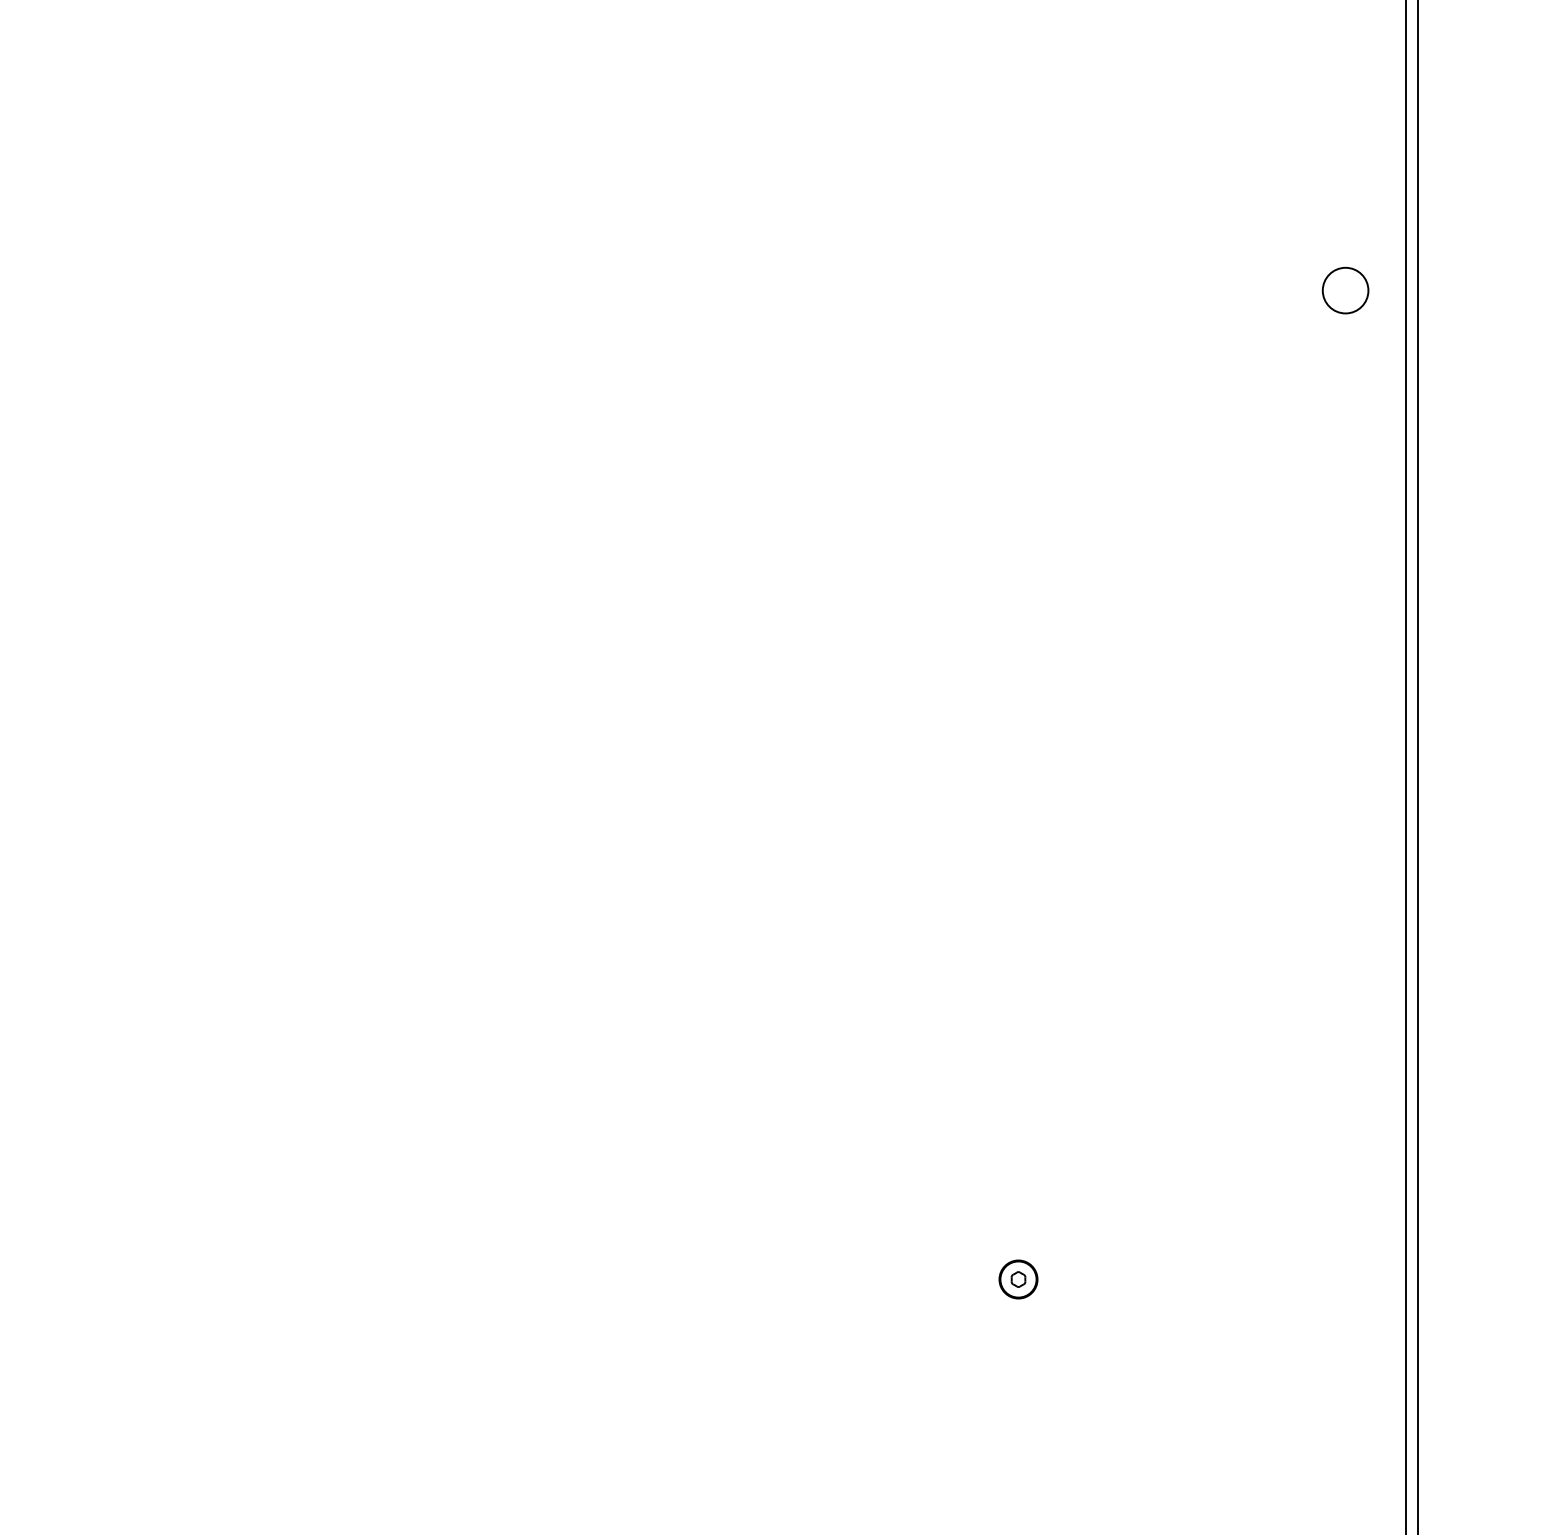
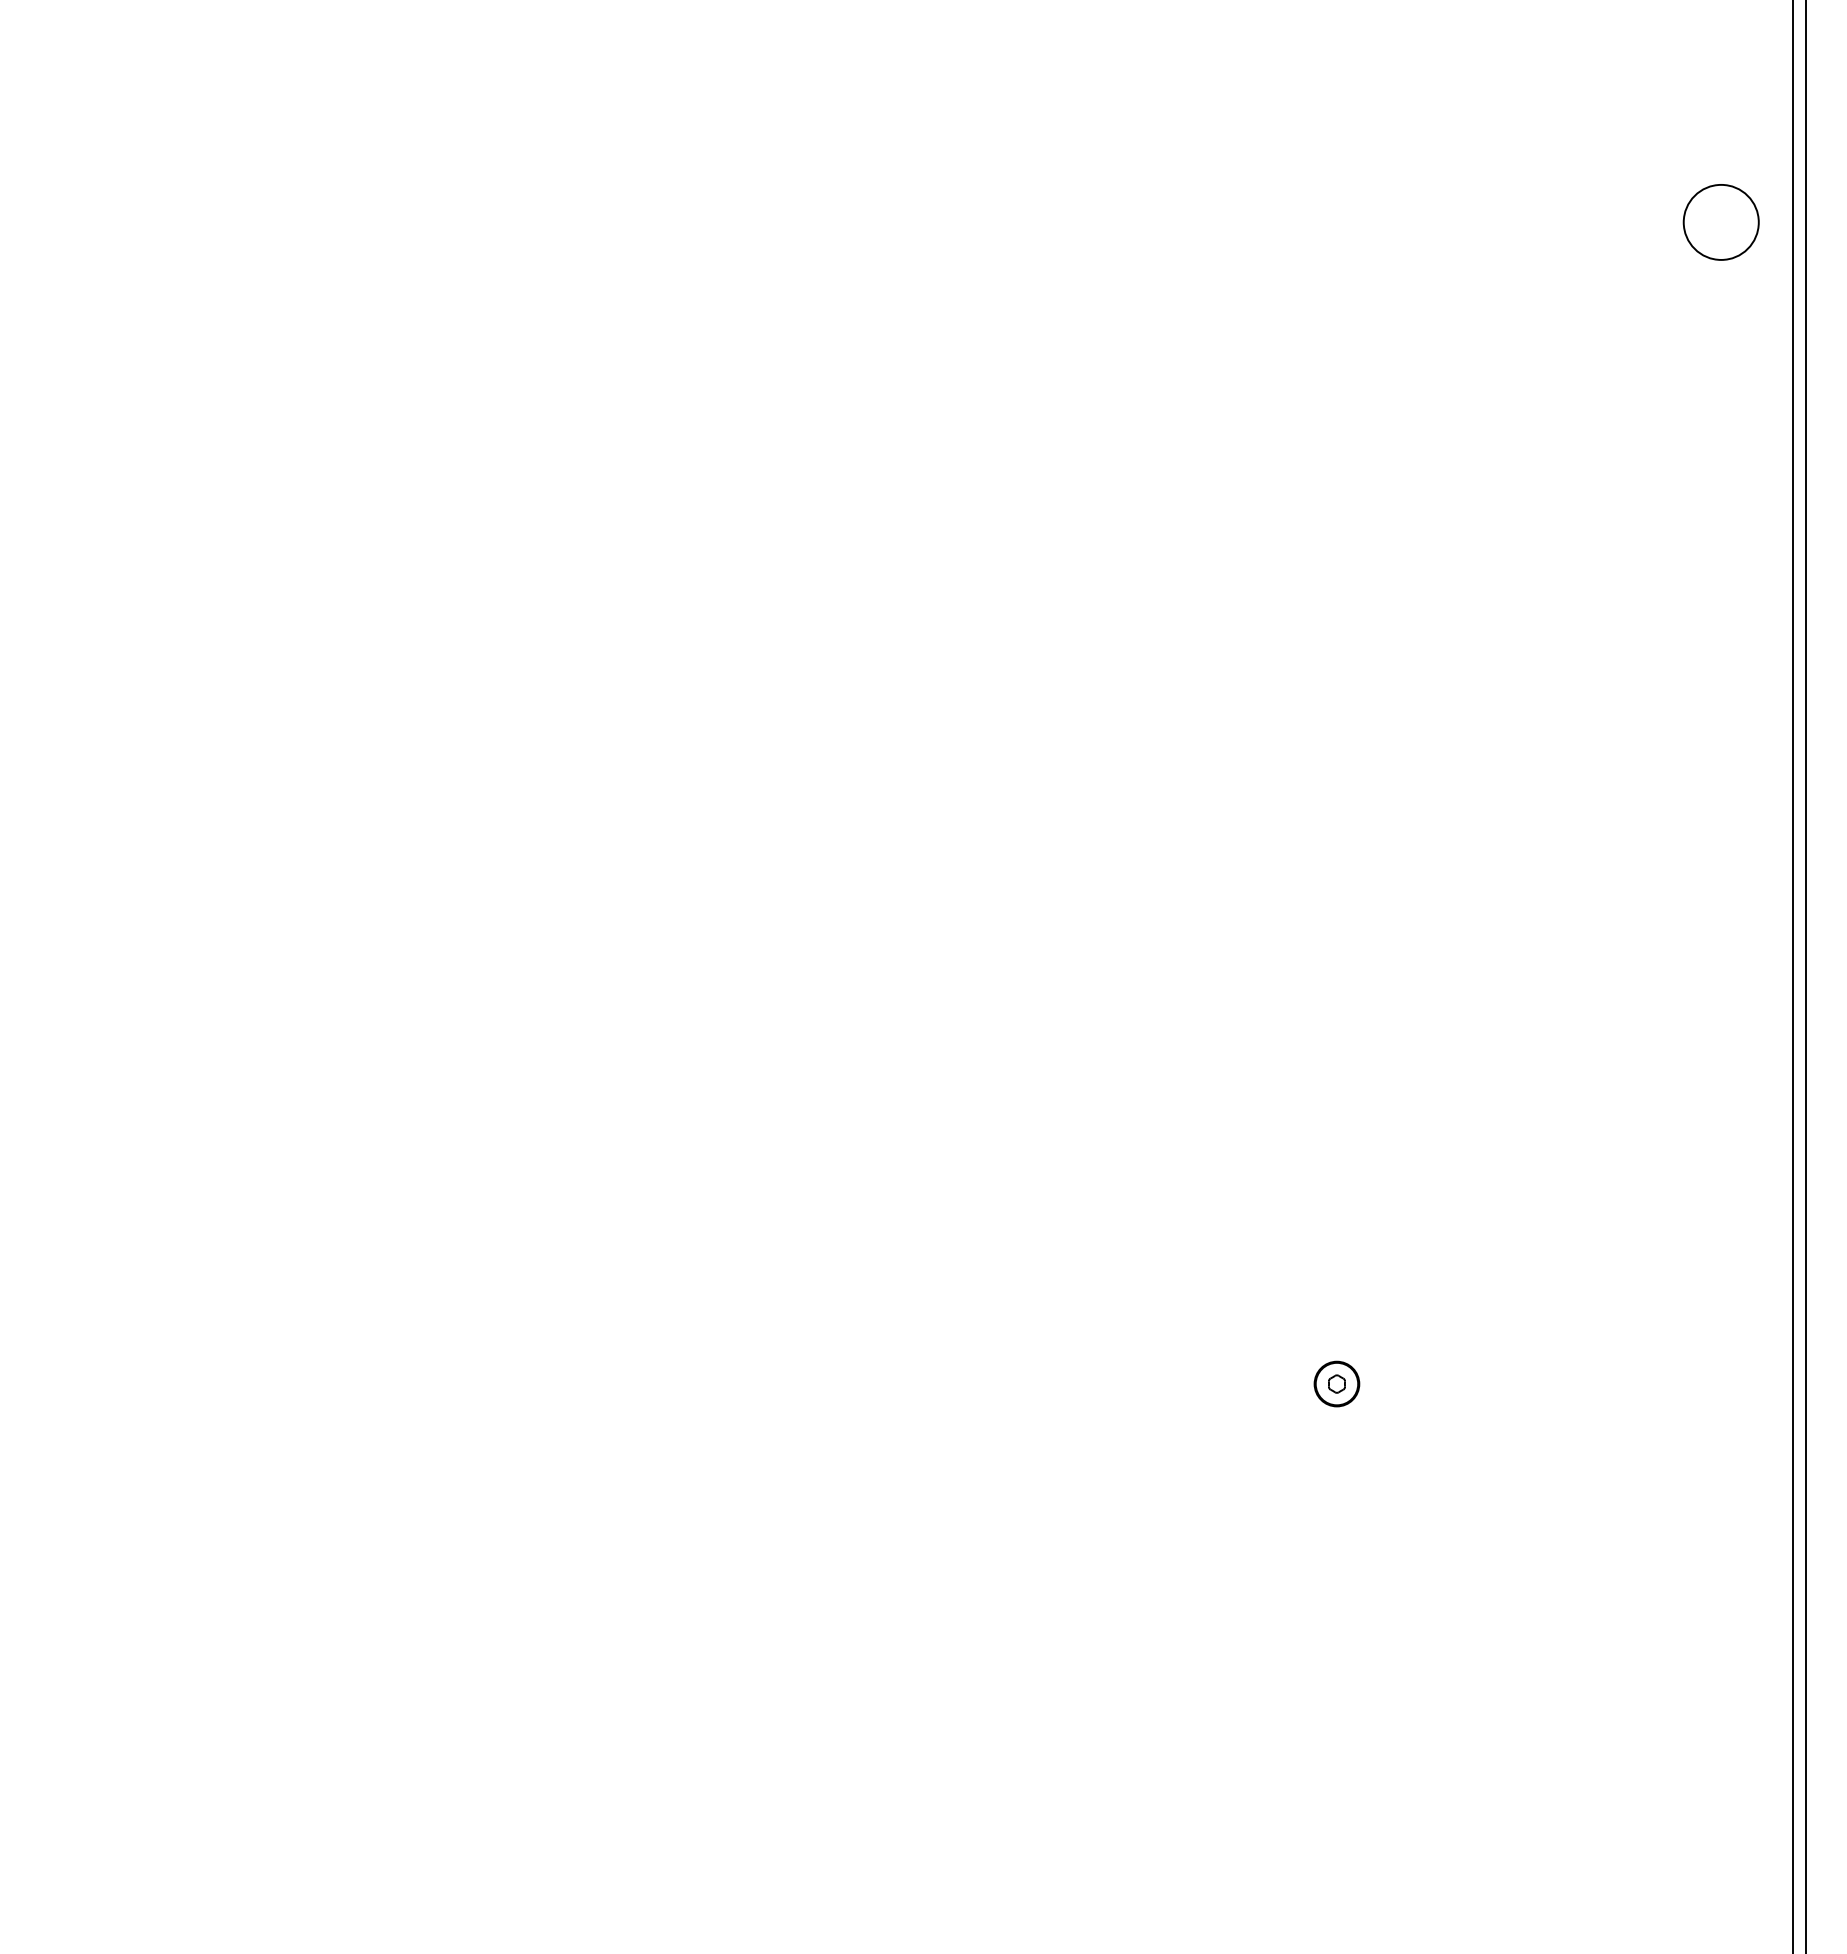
circle: (1345, 290) -> (1720, 222), size x1.4

